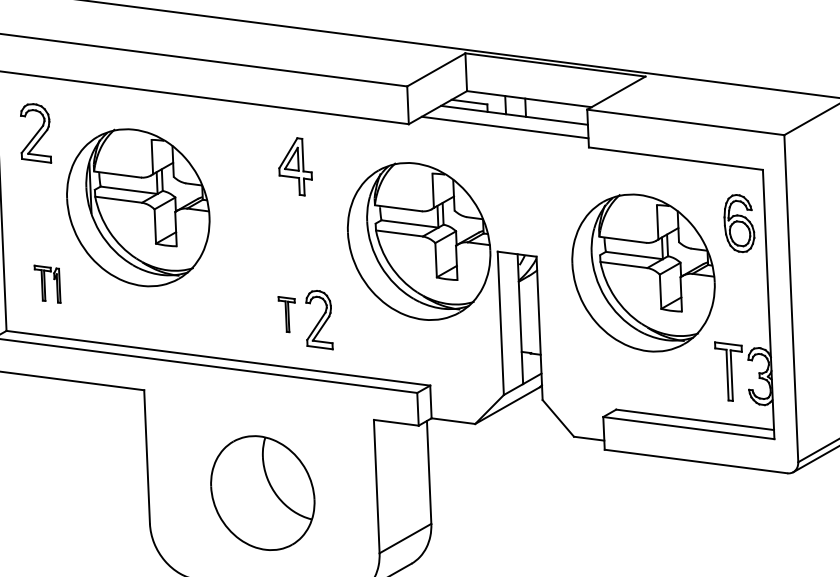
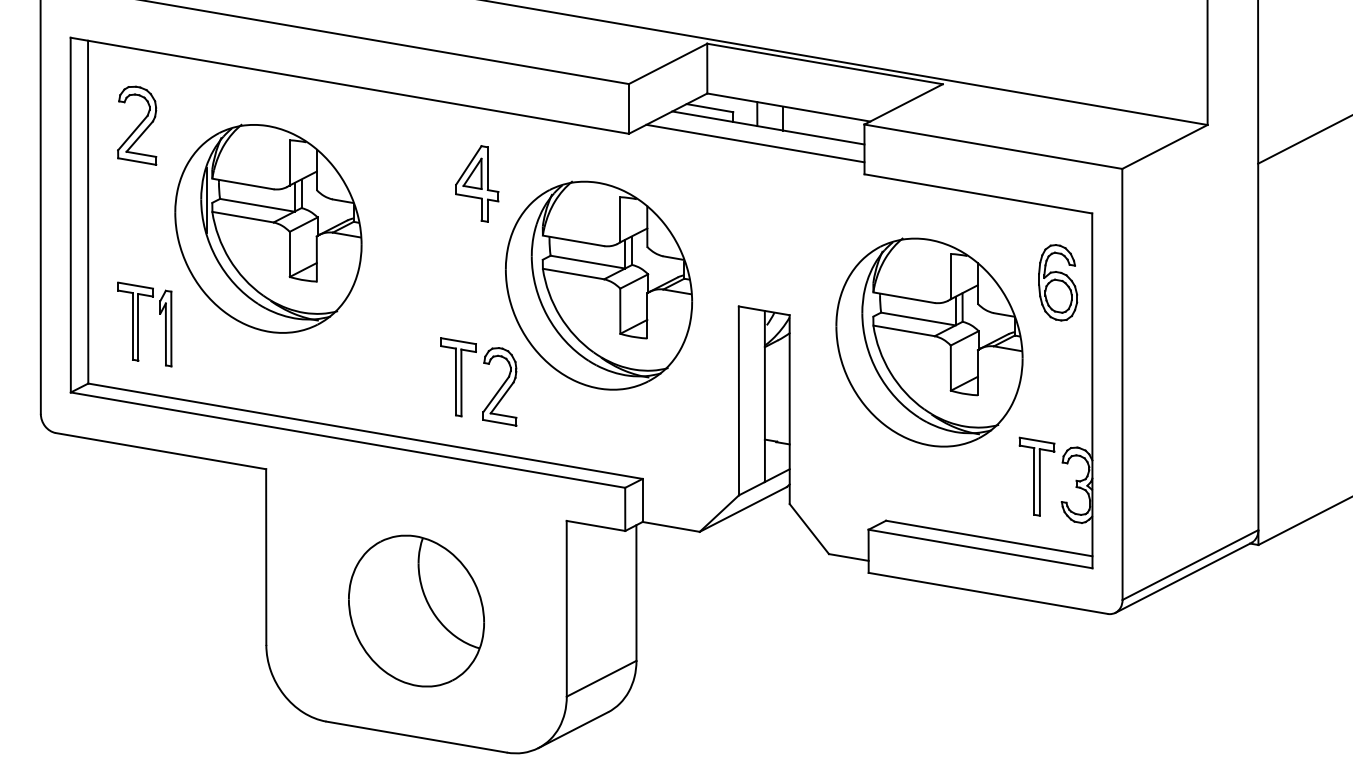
part: (419, 241) -> (599, 285), moved
part: (47, 284) -> (144, 324), size x1.67
part: (287, 314) -> (458, 377), size x1.67

